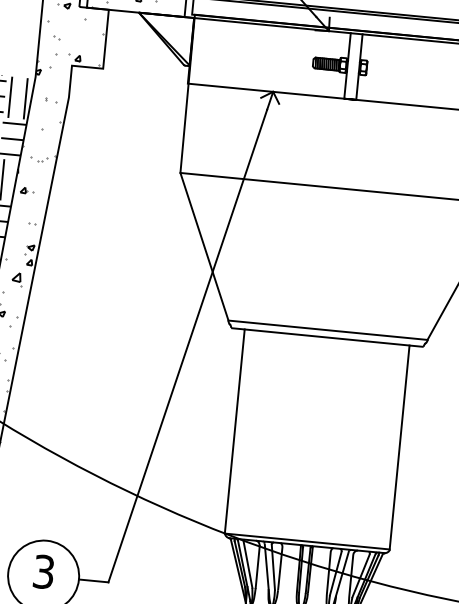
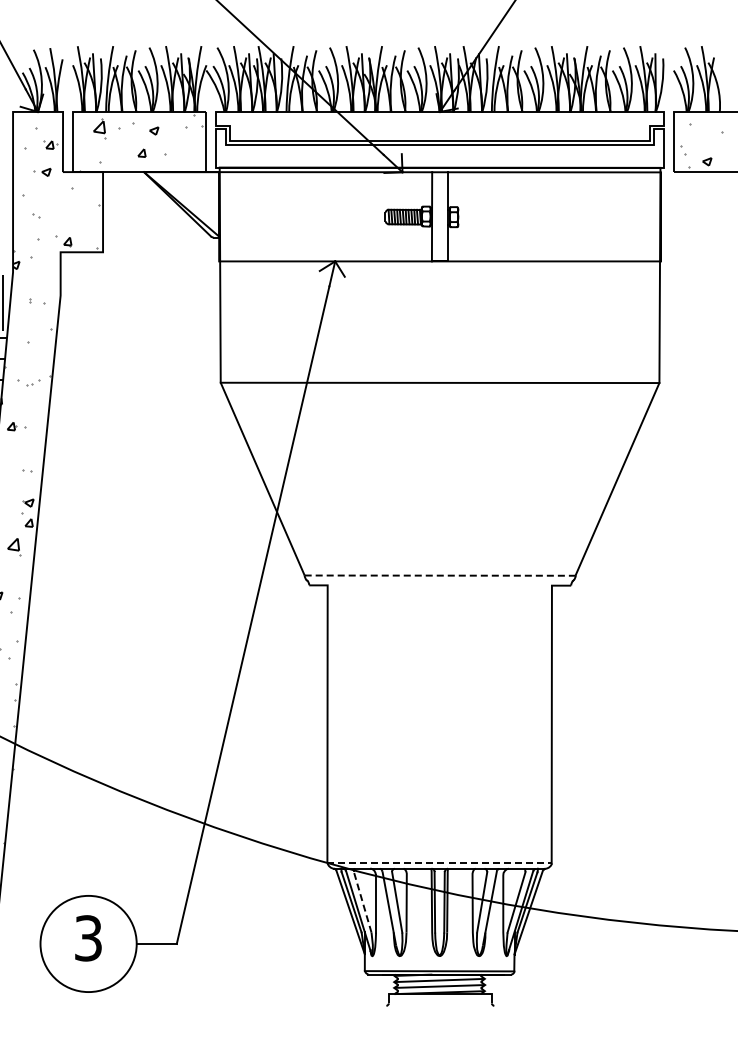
line: (328, 330) -> (440, 575), solid -> dashed
line: (326, 337) -> (439, 585), removed
line: (307, 541) -> (440, 863), solid -> dashed
line: (247, 565) -> (362, 902), solid -> dashed

